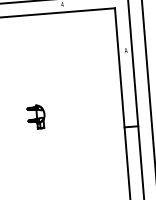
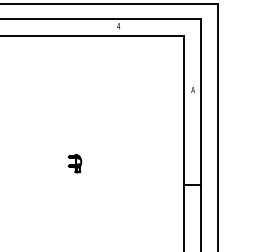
part: (35, 117) -> (74, 163), size x0.6

